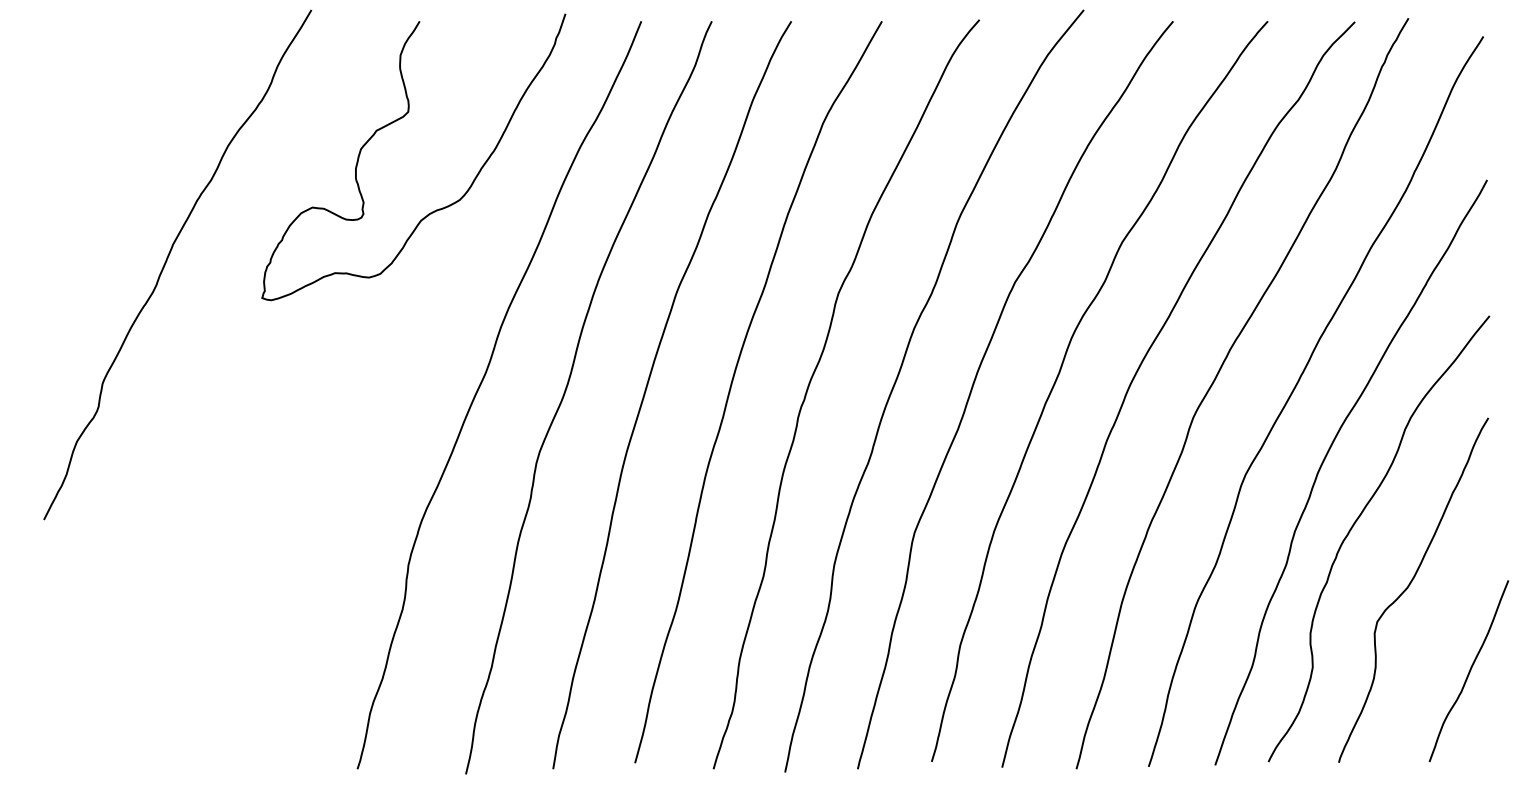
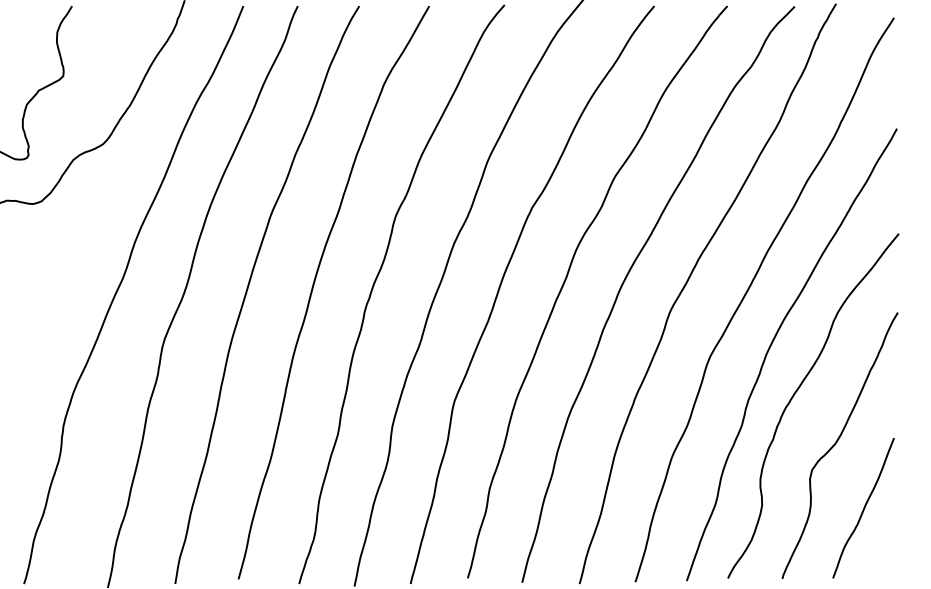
curve: (1468, 671) -> (863, 508), moved

